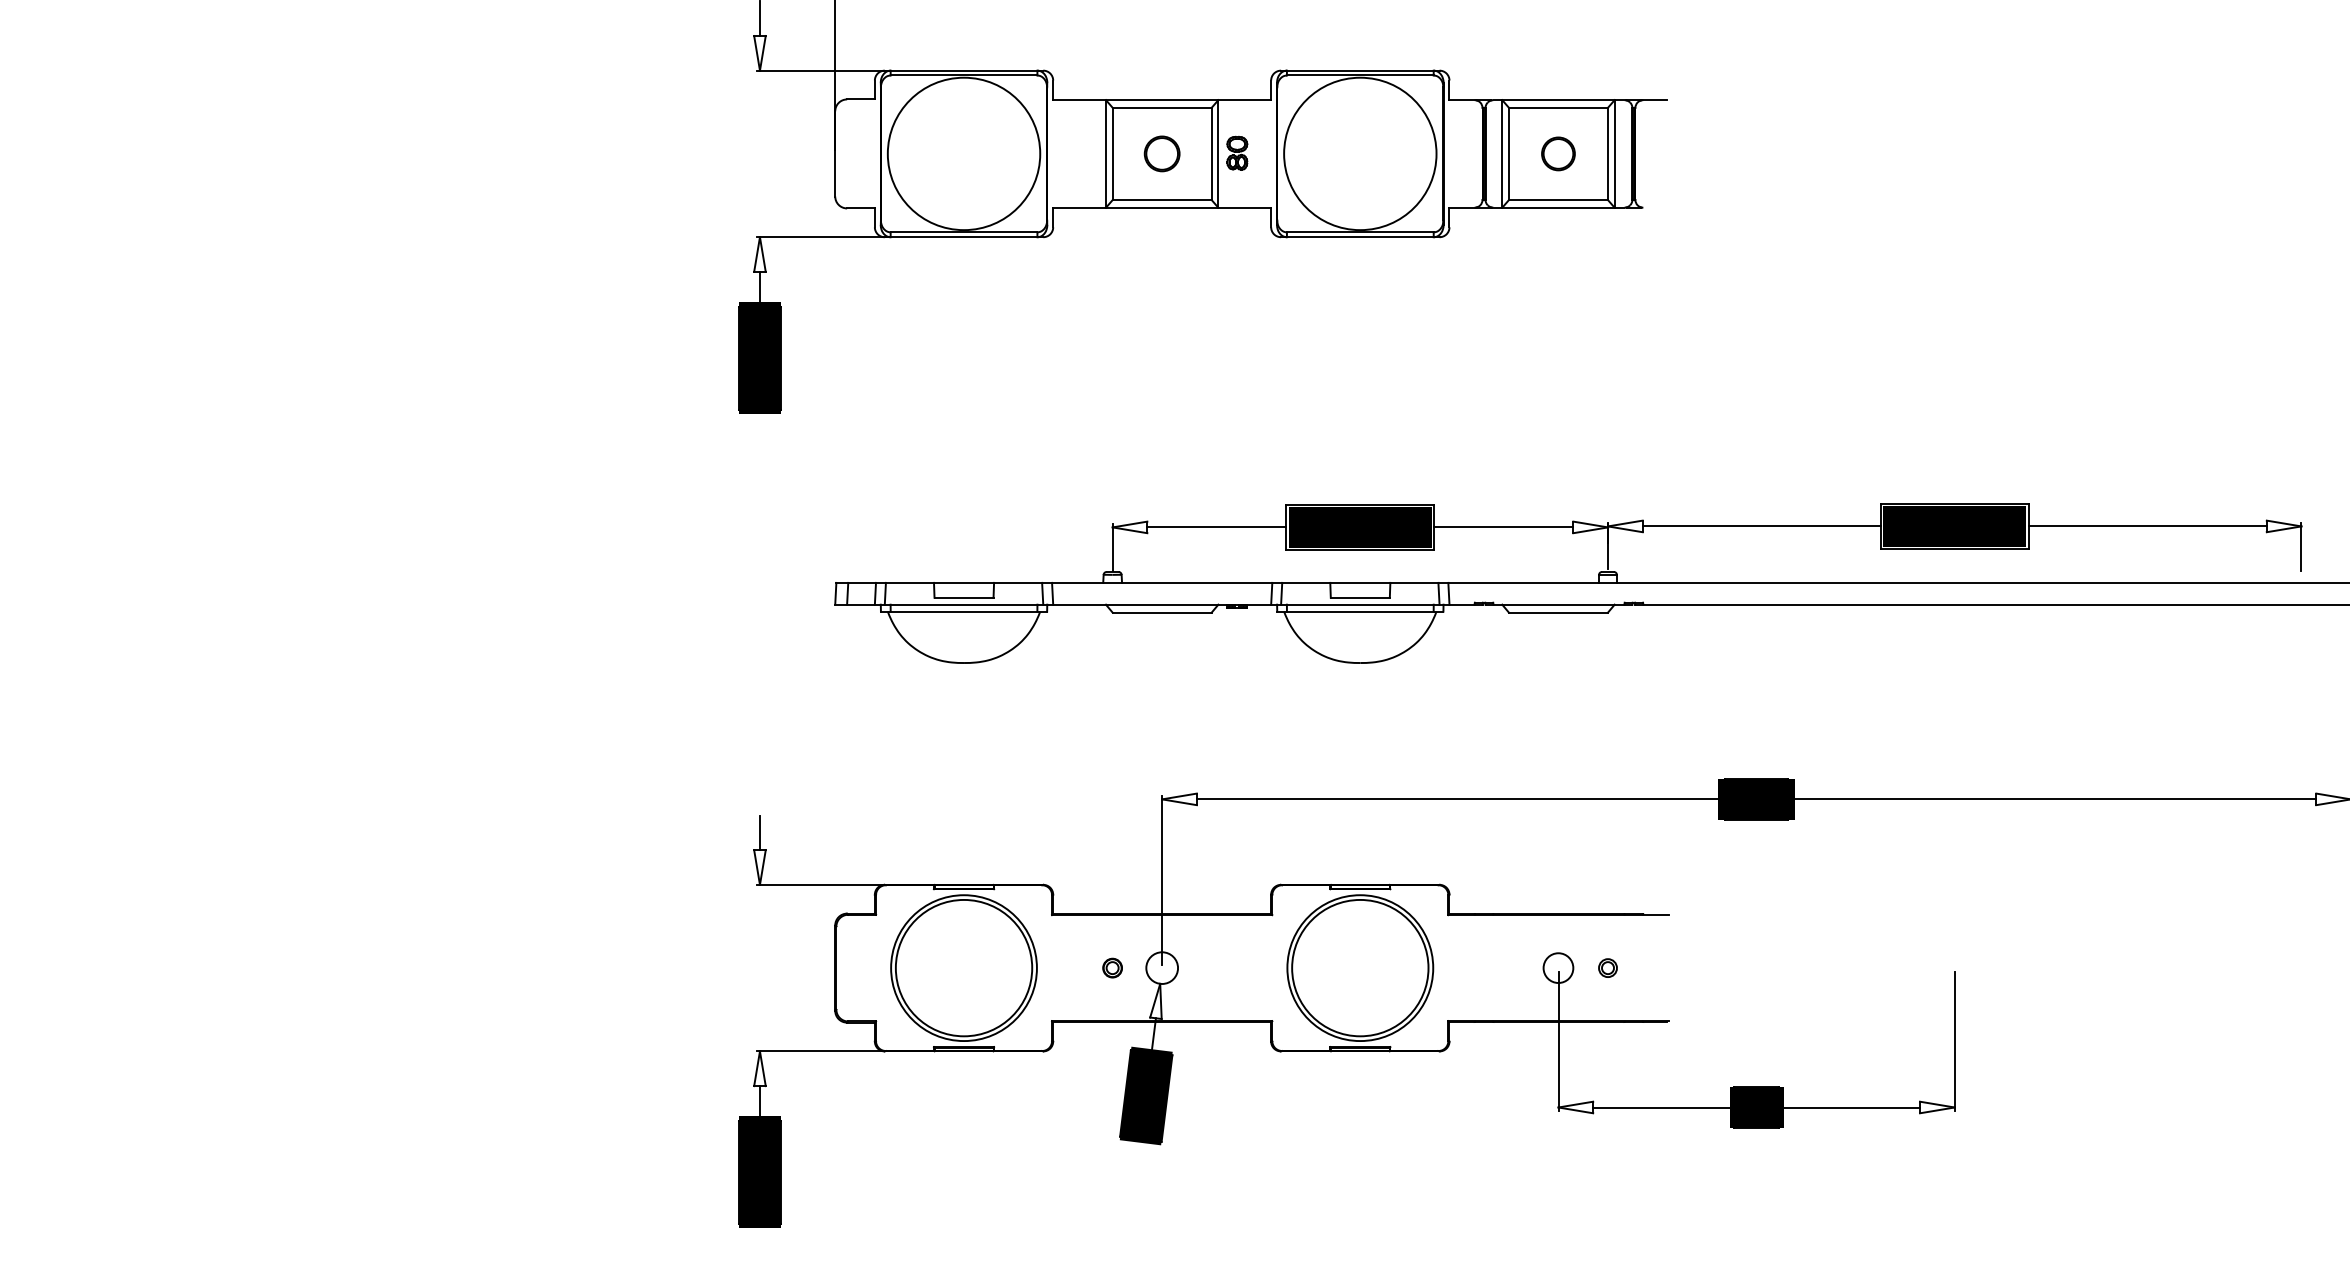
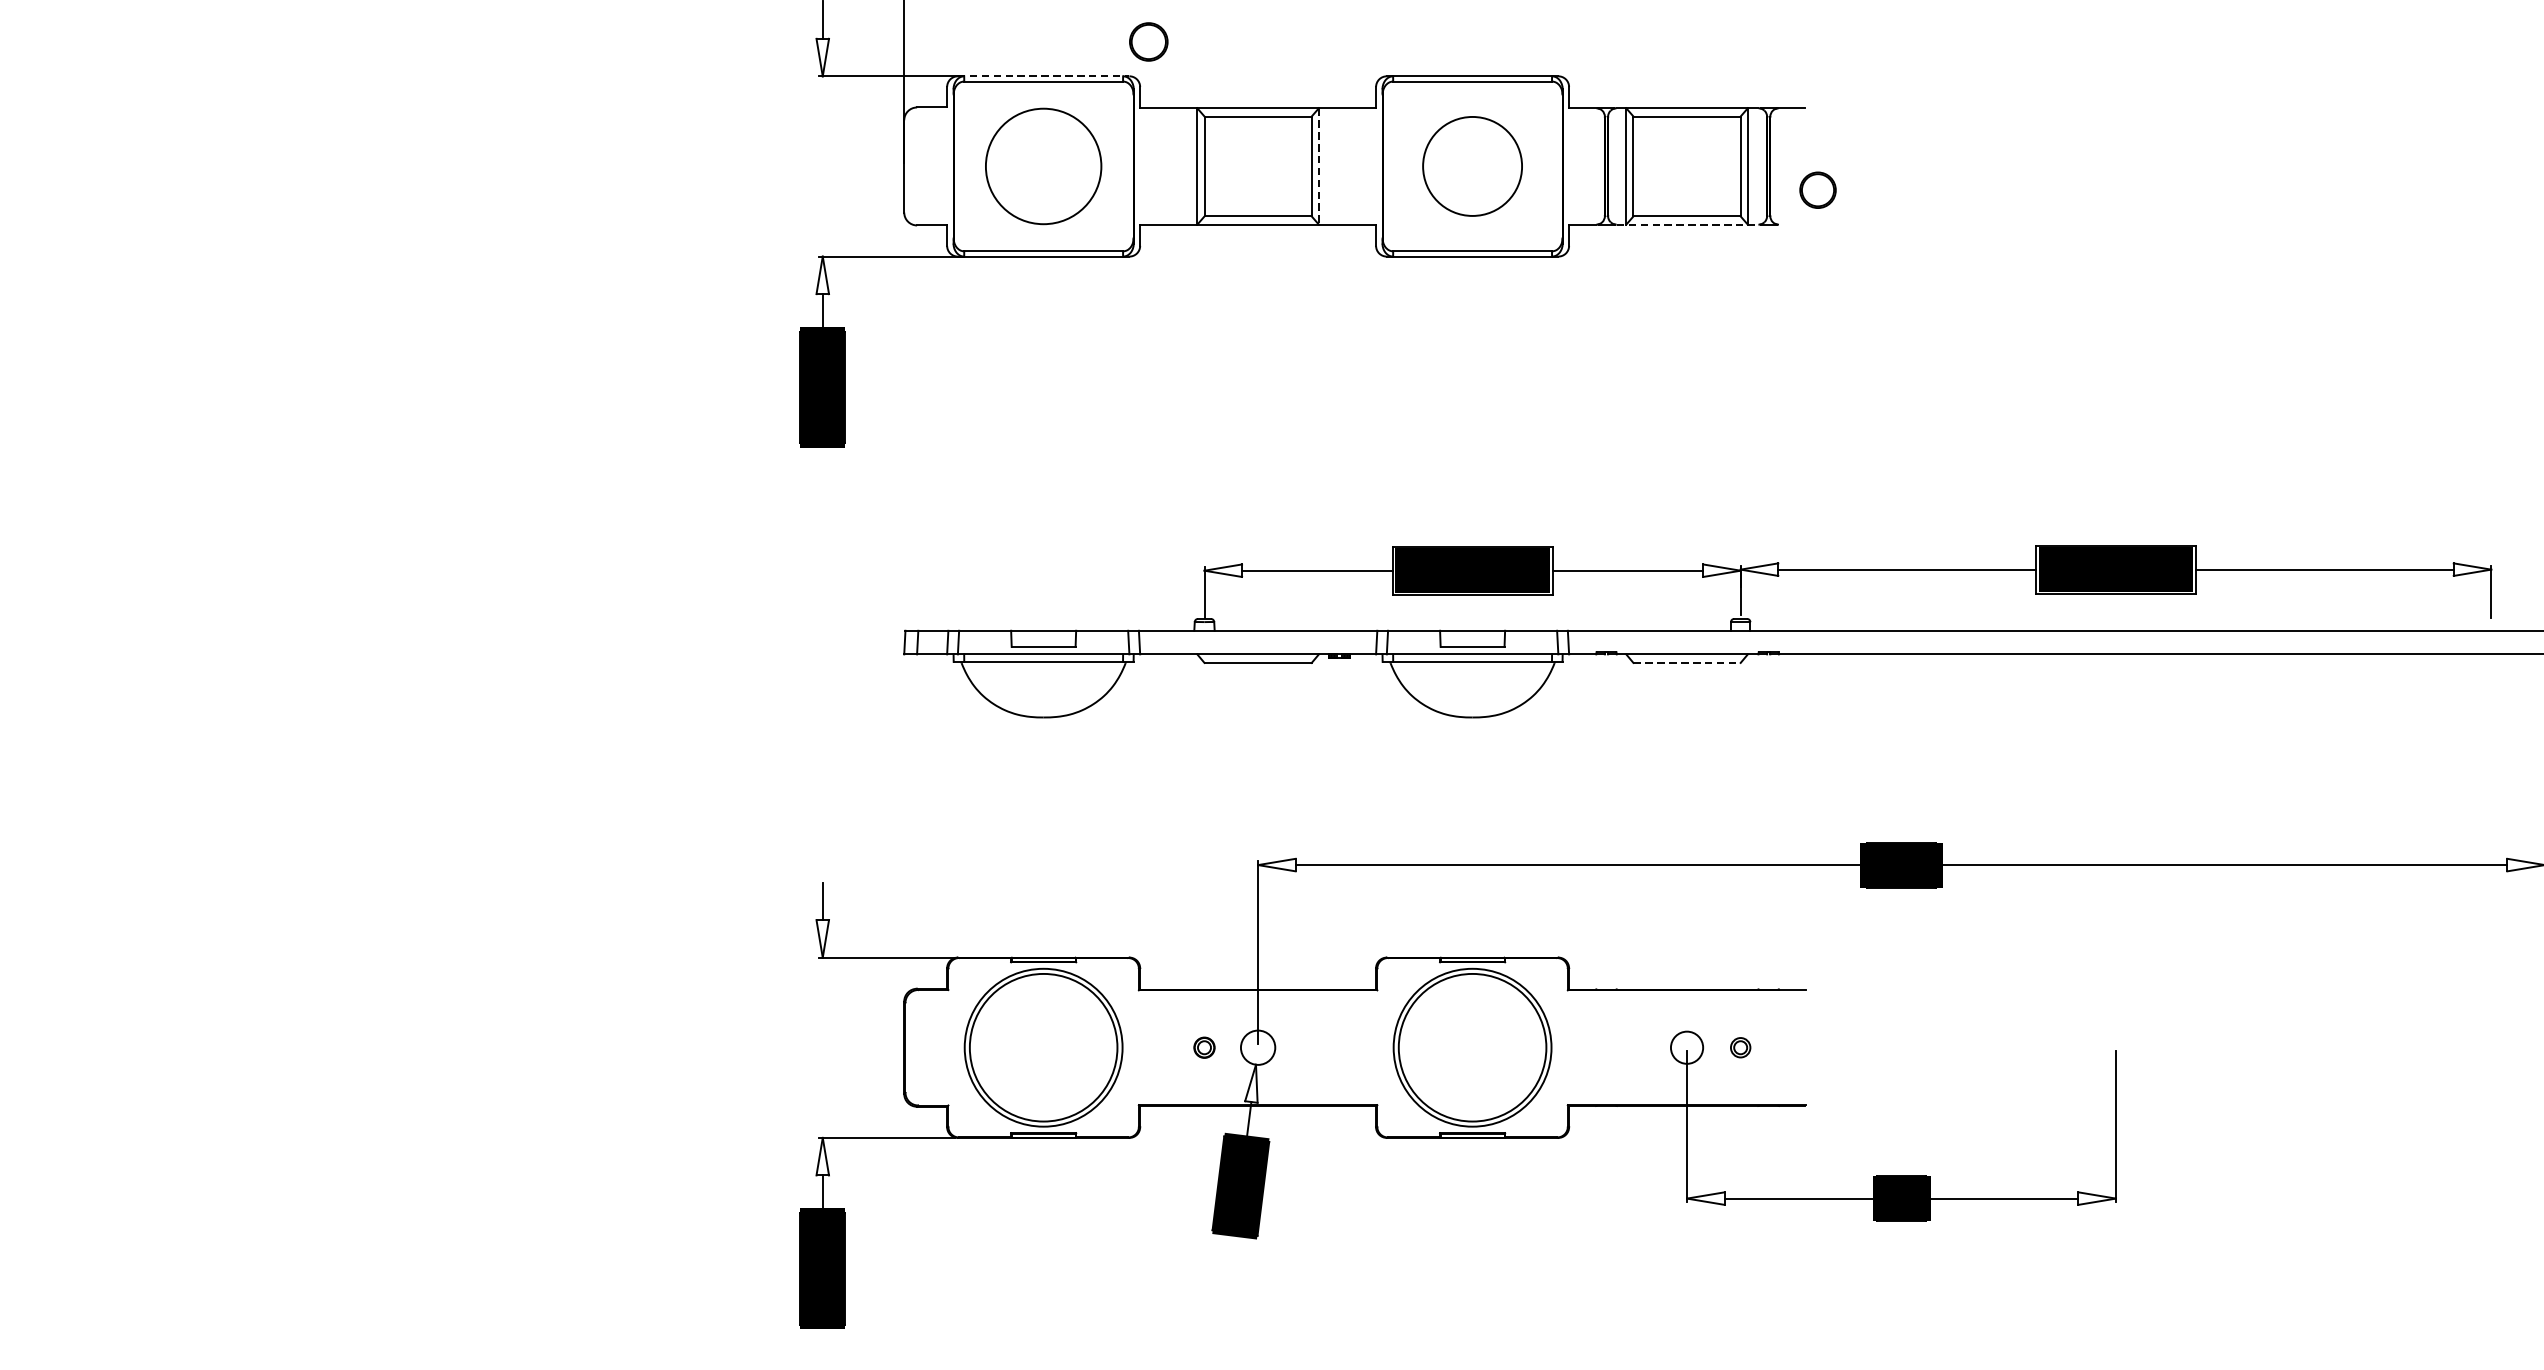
line: (964, 70) -> (1044, 76), solid -> dashed
part: (1237, 152) -> (1339, 164), removed
circle: (963, 153) -> (1043, 165), size x0.7
part: (1161, 153) -> (1148, 41), moved
line: (1218, 153) -> (1319, 165), solid -> dashed
circle: (1360, 153) -> (1472, 165), size x0.6
part: (1558, 153) -> (1818, 189), moved
line: (1559, 207) -> (1688, 224), solid -> dashed
line: (1558, 612) -> (1687, 662), solid -> dashed

